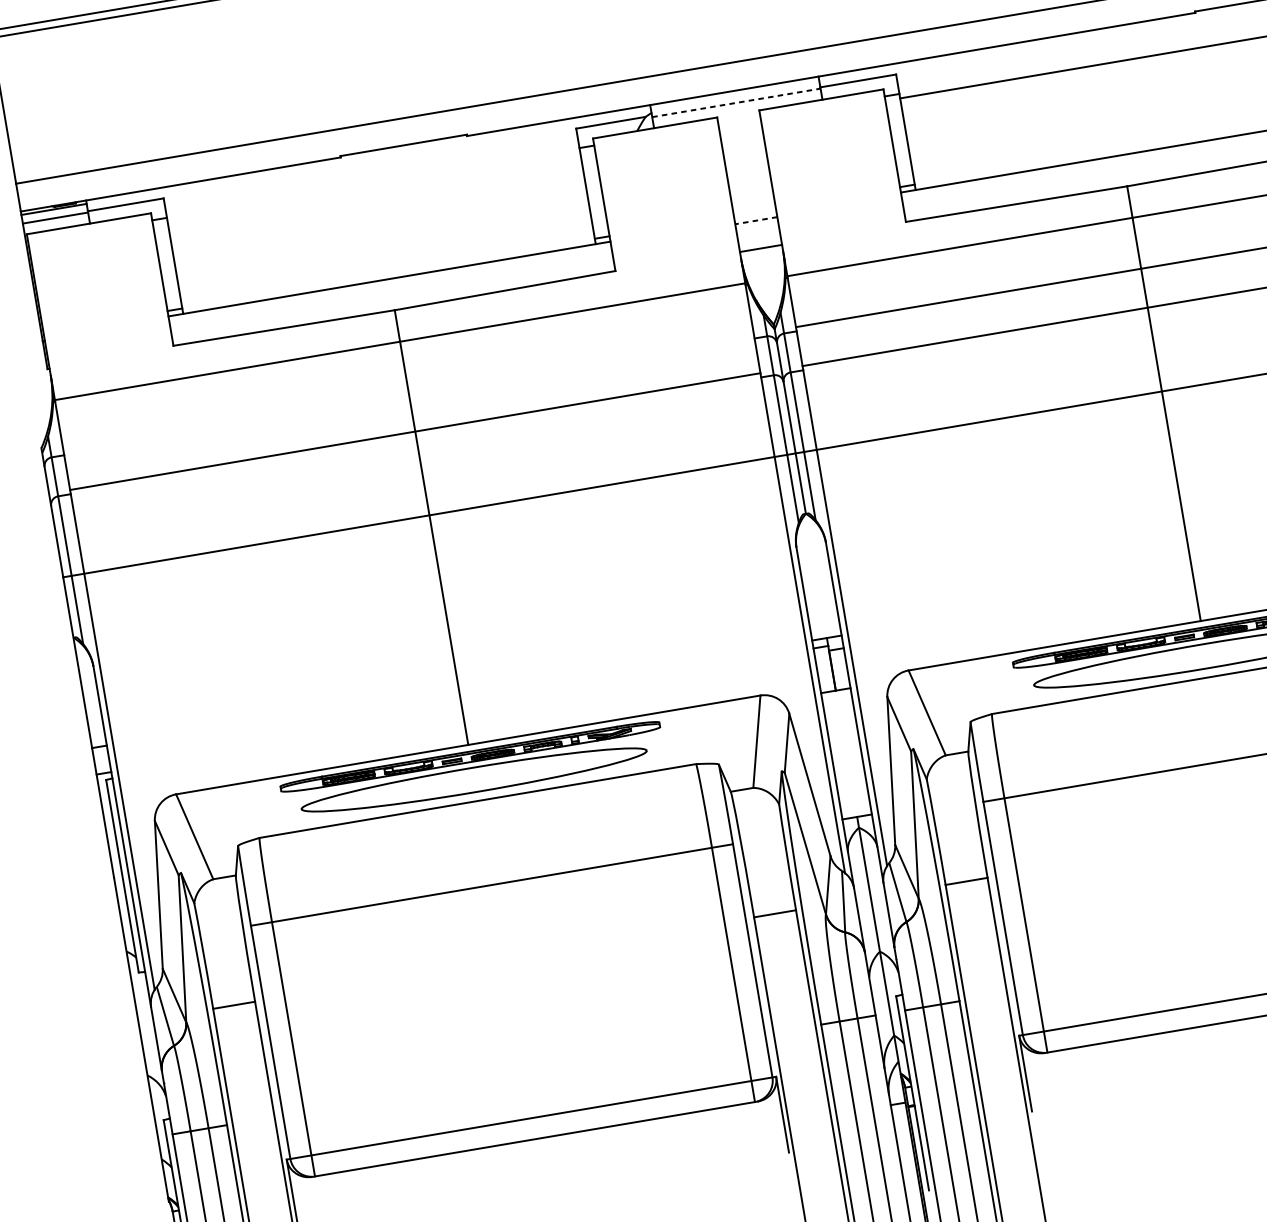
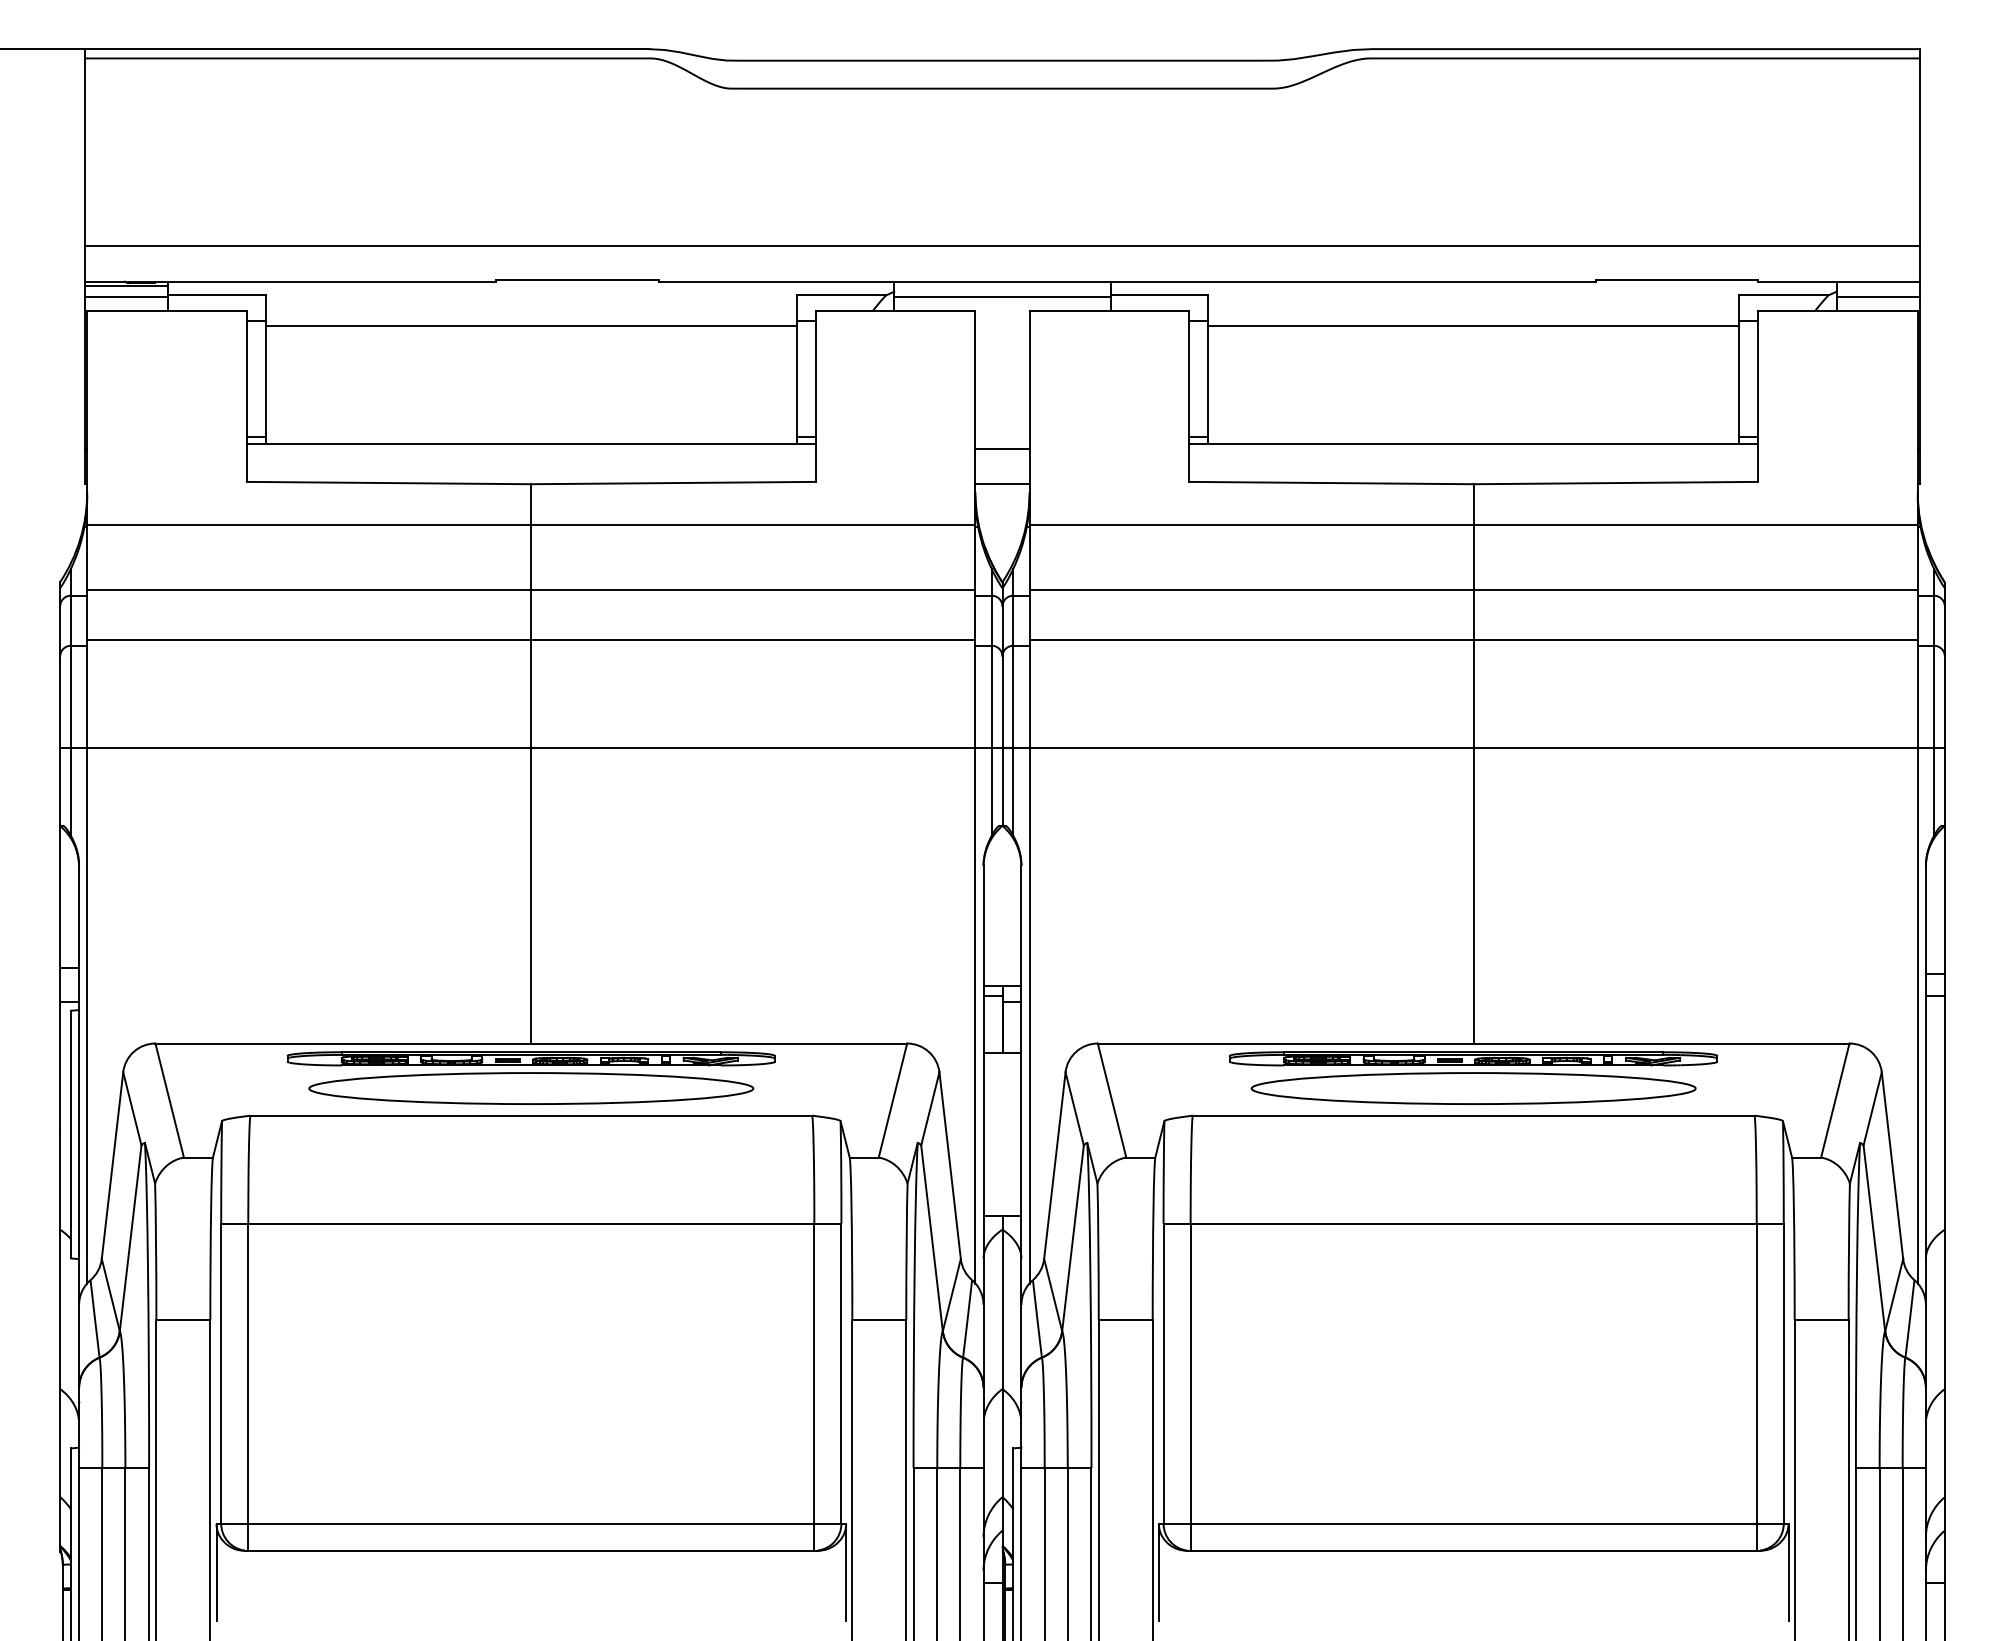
line: (736, 103) -> (1002, 297), dashed -> solid
line: (373, 187) -> (530, 326), added
line: (756, 220) -> (1002, 448), dashed -> solid
line: (408, 392) -> (531, 590), added

